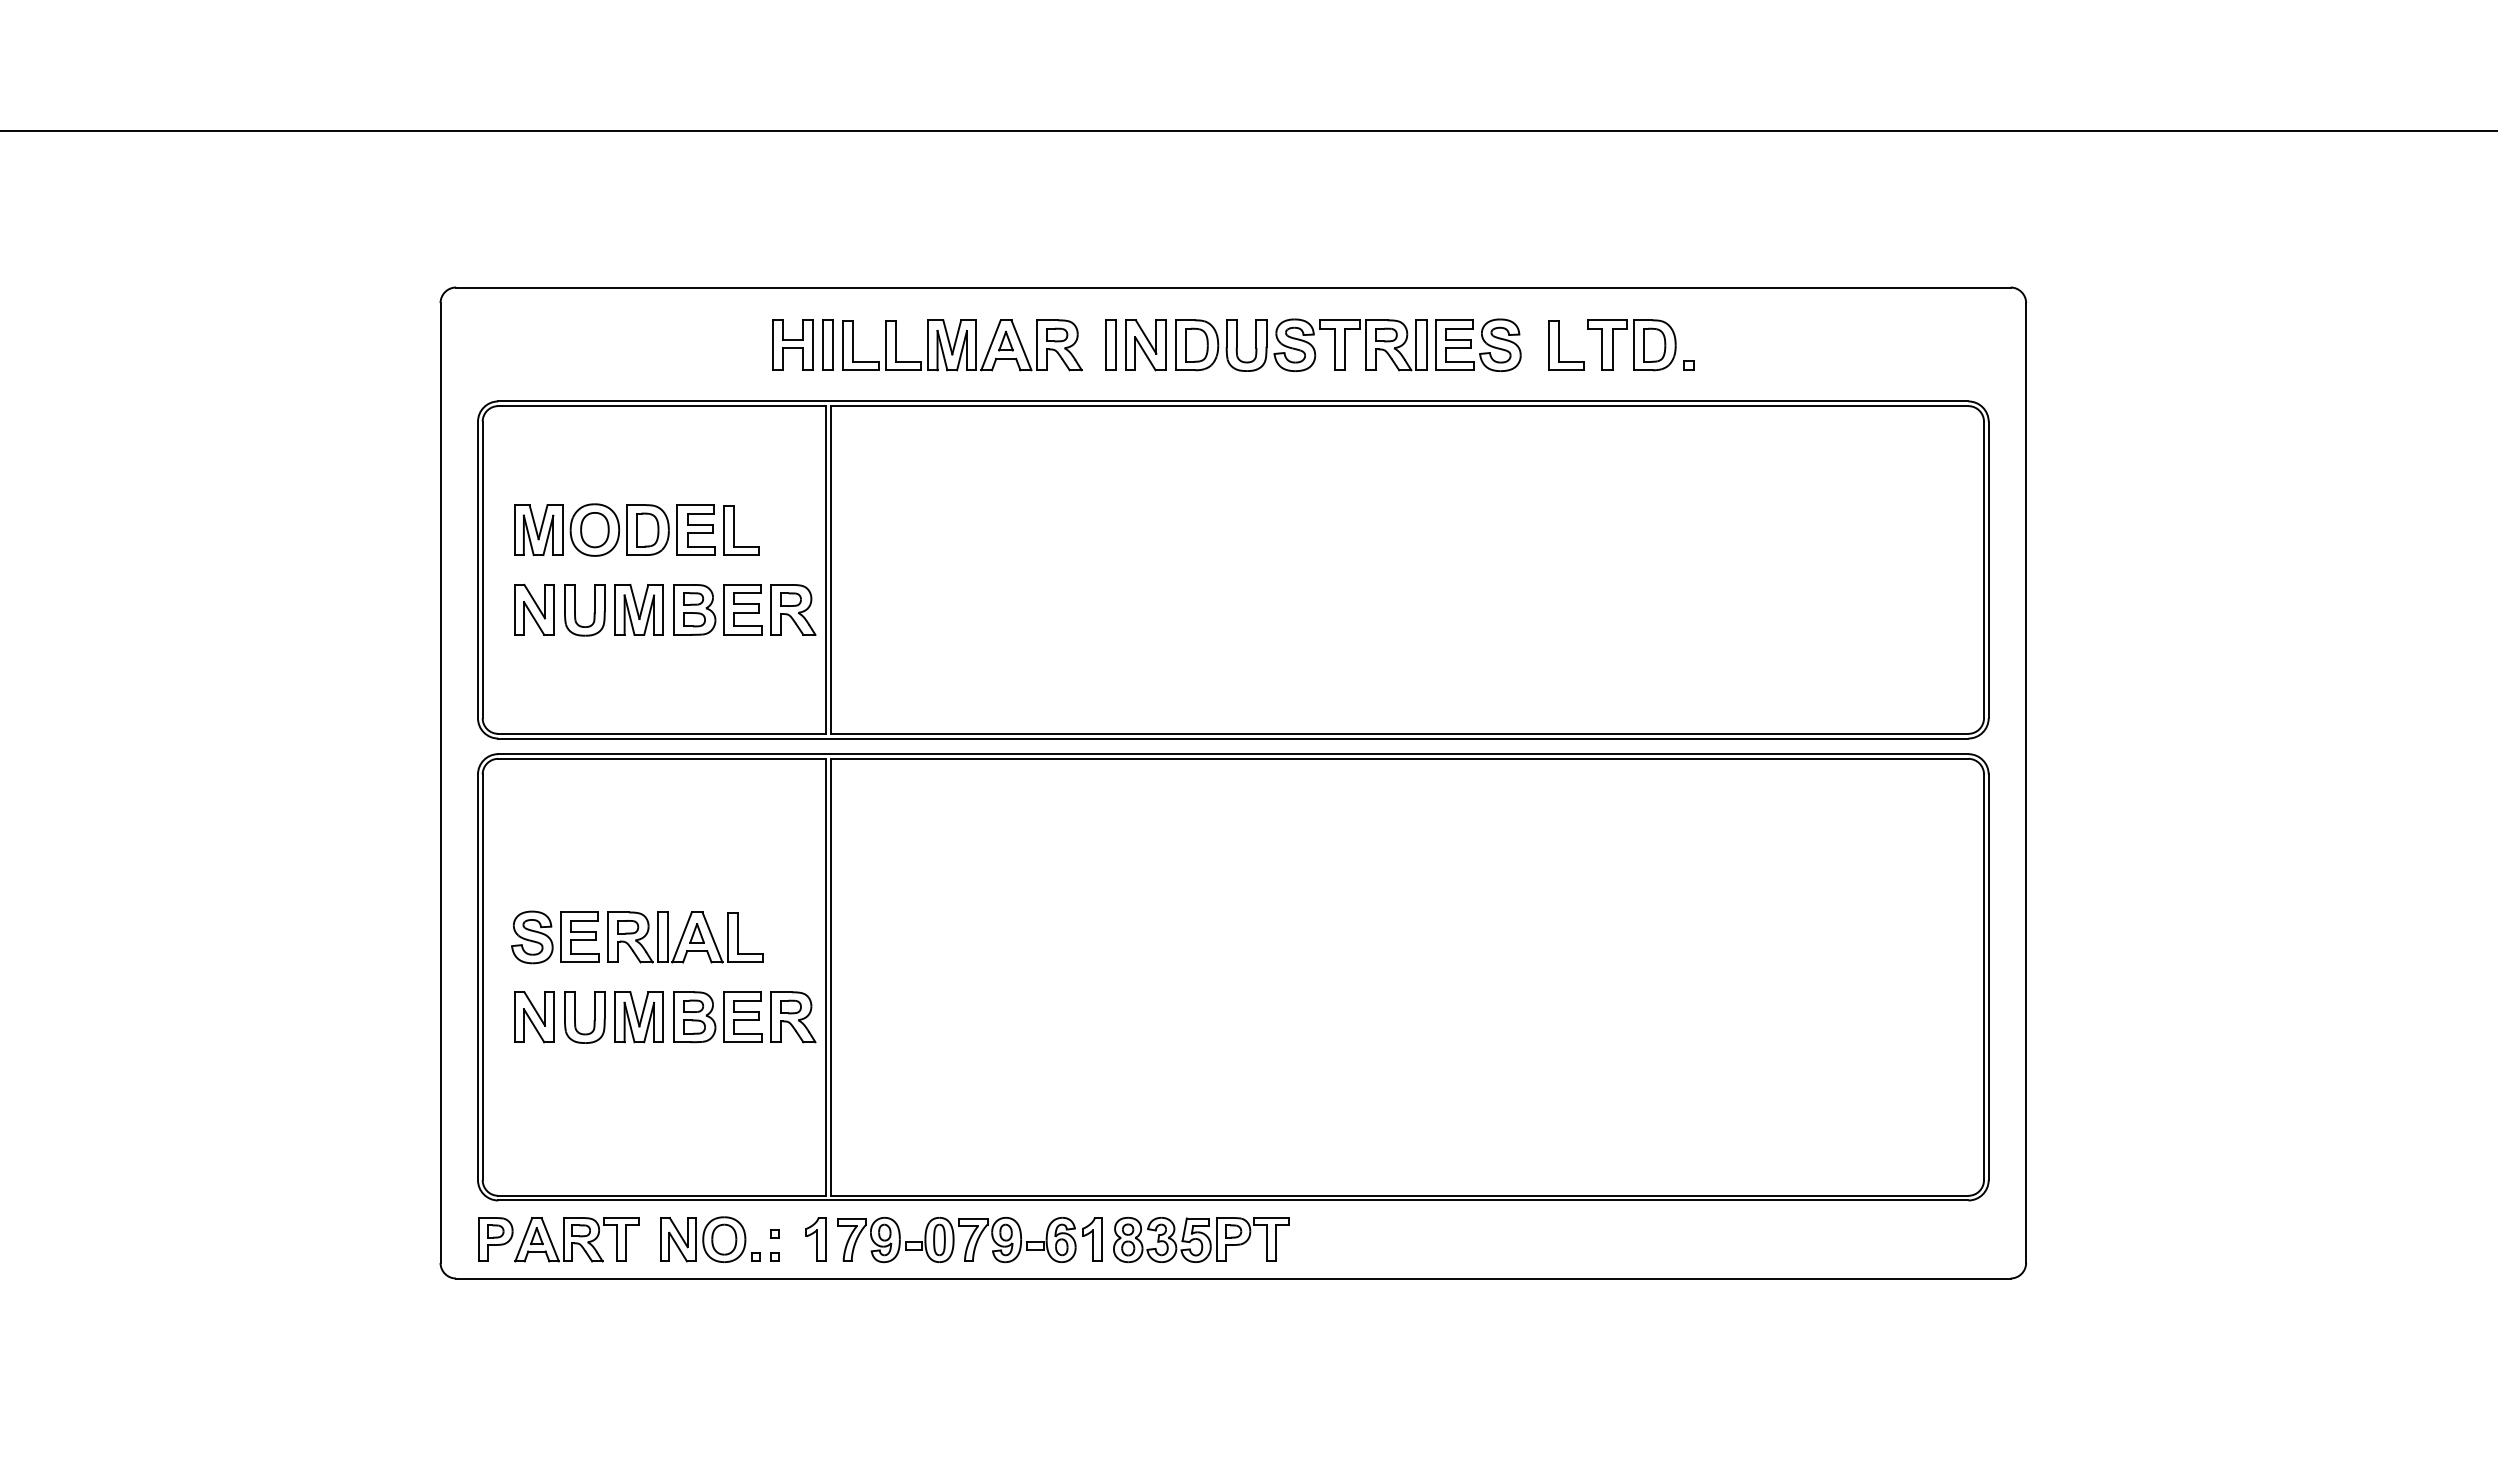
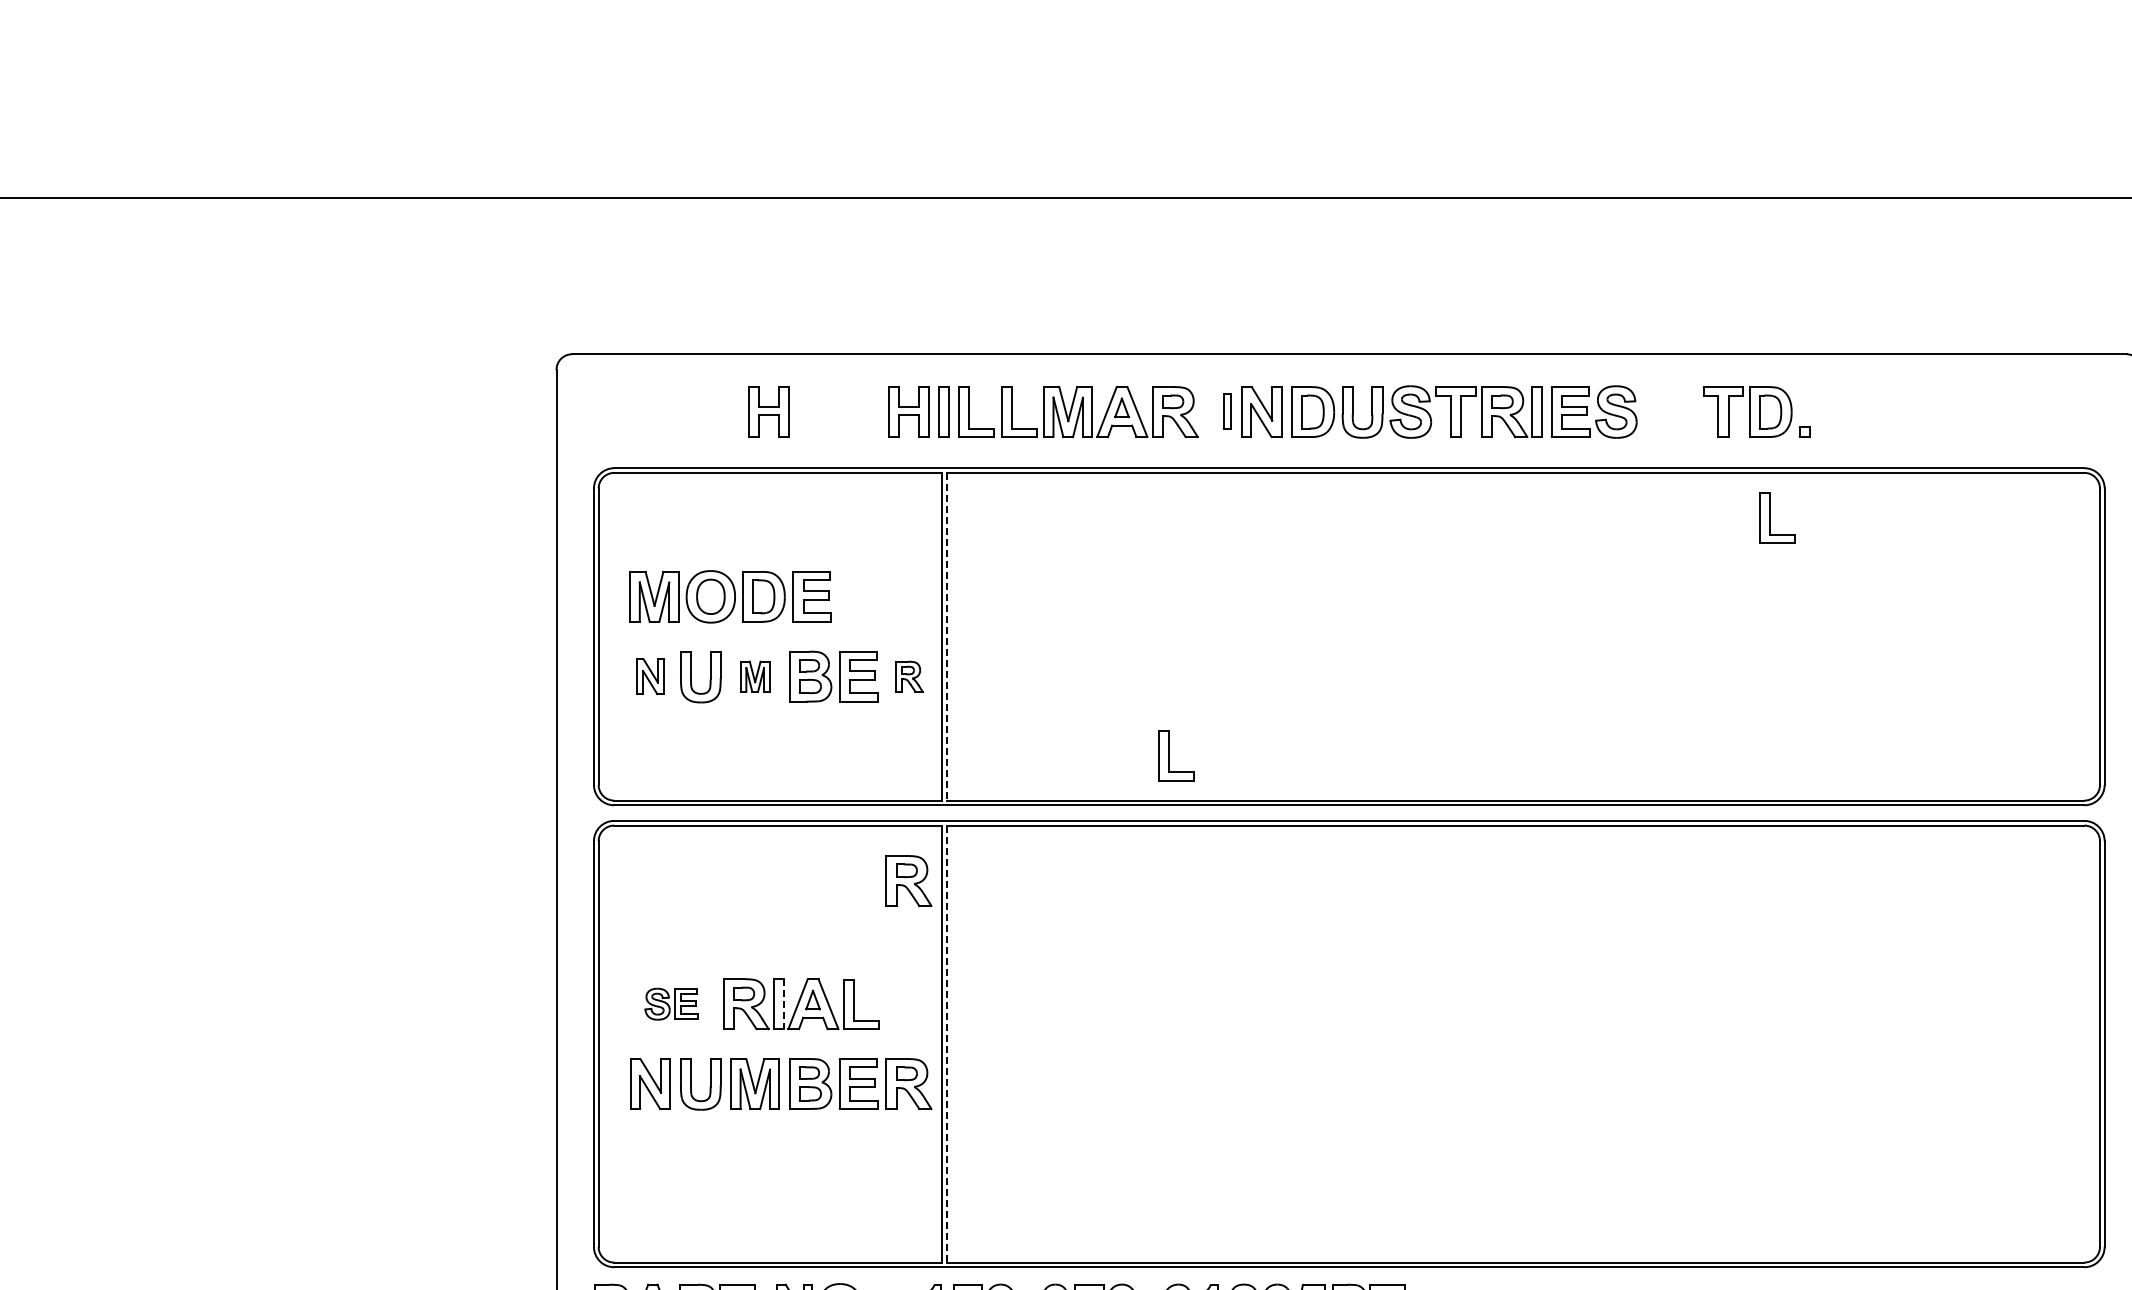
part: (652, 344) -> (768, 411), added
part: (1110, 344) -> (1226, 411), size x0.7
part: (1559, 345) -> (1770, 518), moved
part: (734, 530) -> (1169, 756), moved
line: (830, 569) -> (946, 636), solid -> dashed
part: (534, 609) -> (650, 676), size x0.7
part: (638, 609) -> (754, 676), size x0.6
part: (793, 609) -> (909, 676), size x0.6
part: (793, 814) -> (909, 881), added
part: (555, 937) -> (671, 1004), size x0.6
line: (667, 937) -> (783, 1004), solid -> dashed
line: (830, 977) -> (946, 1044), solid -> dashed

